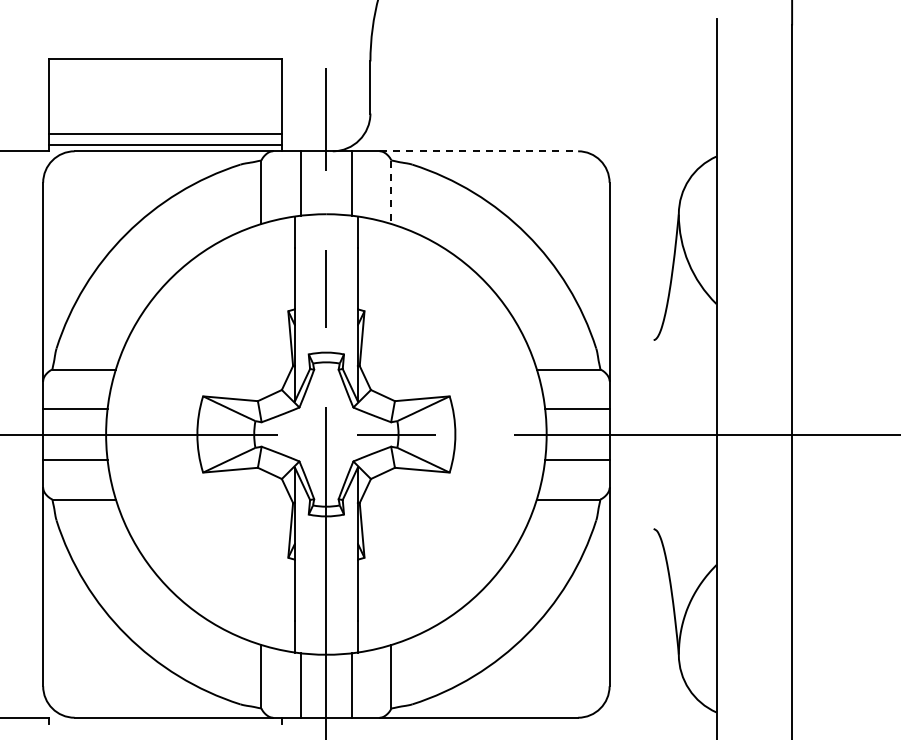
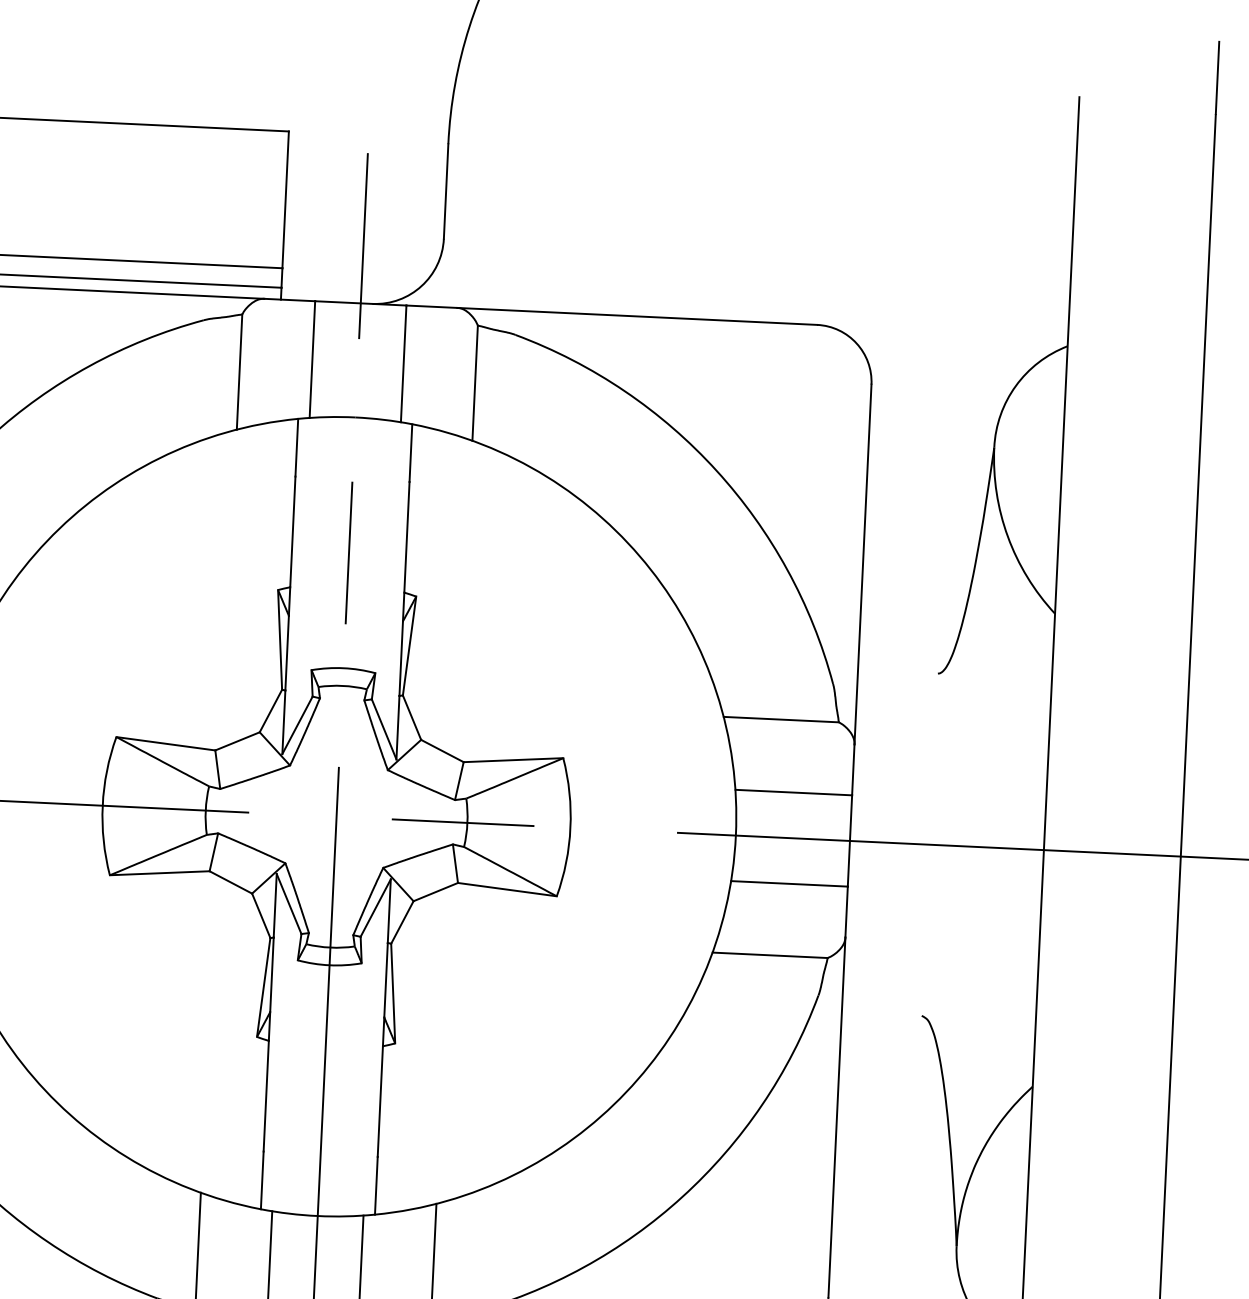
line: (479, 151) -> (638, 316), dashed -> solid
line: (391, 192) -> (475, 383), dashed -> solid

